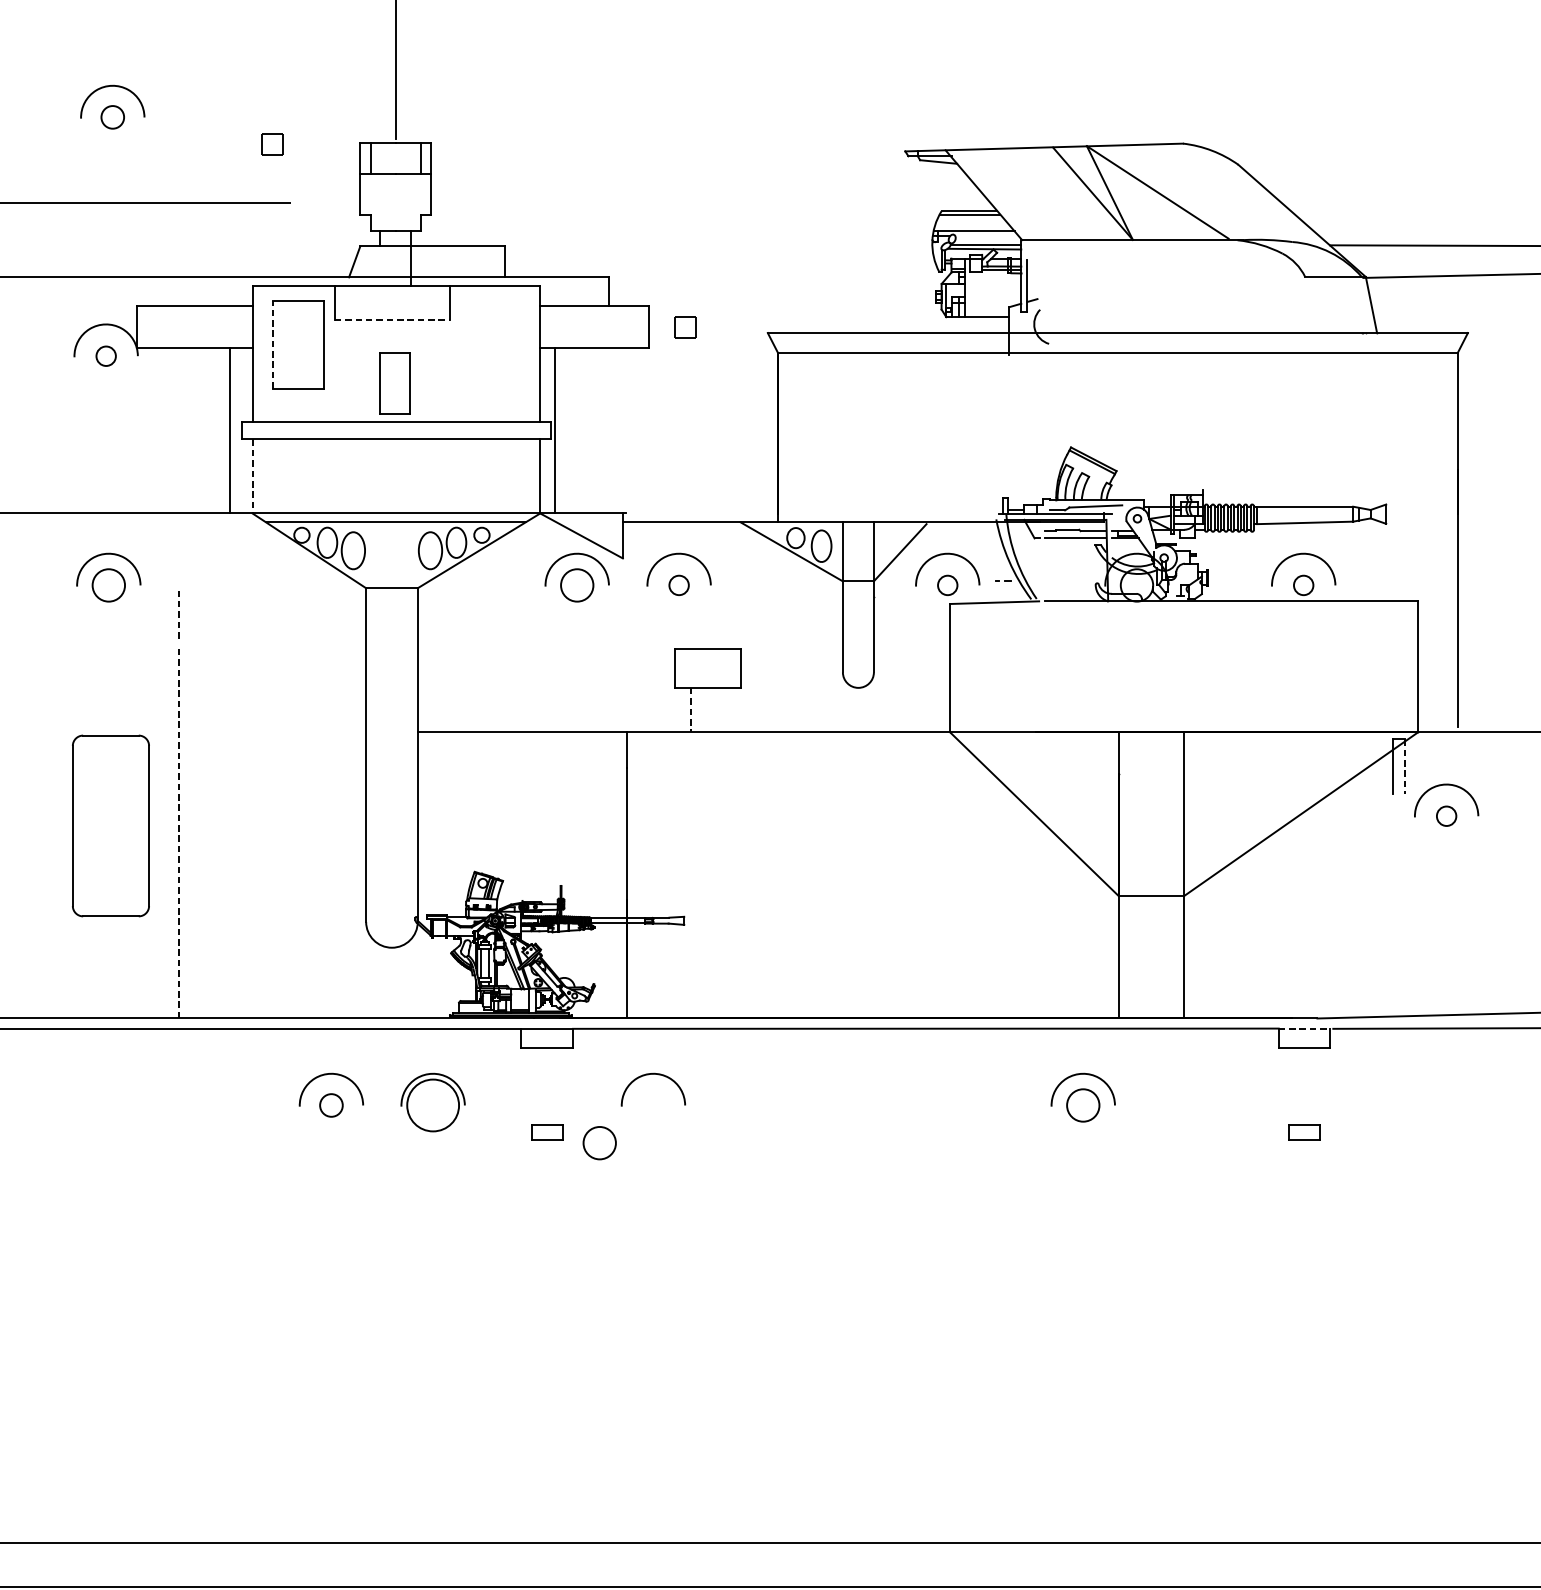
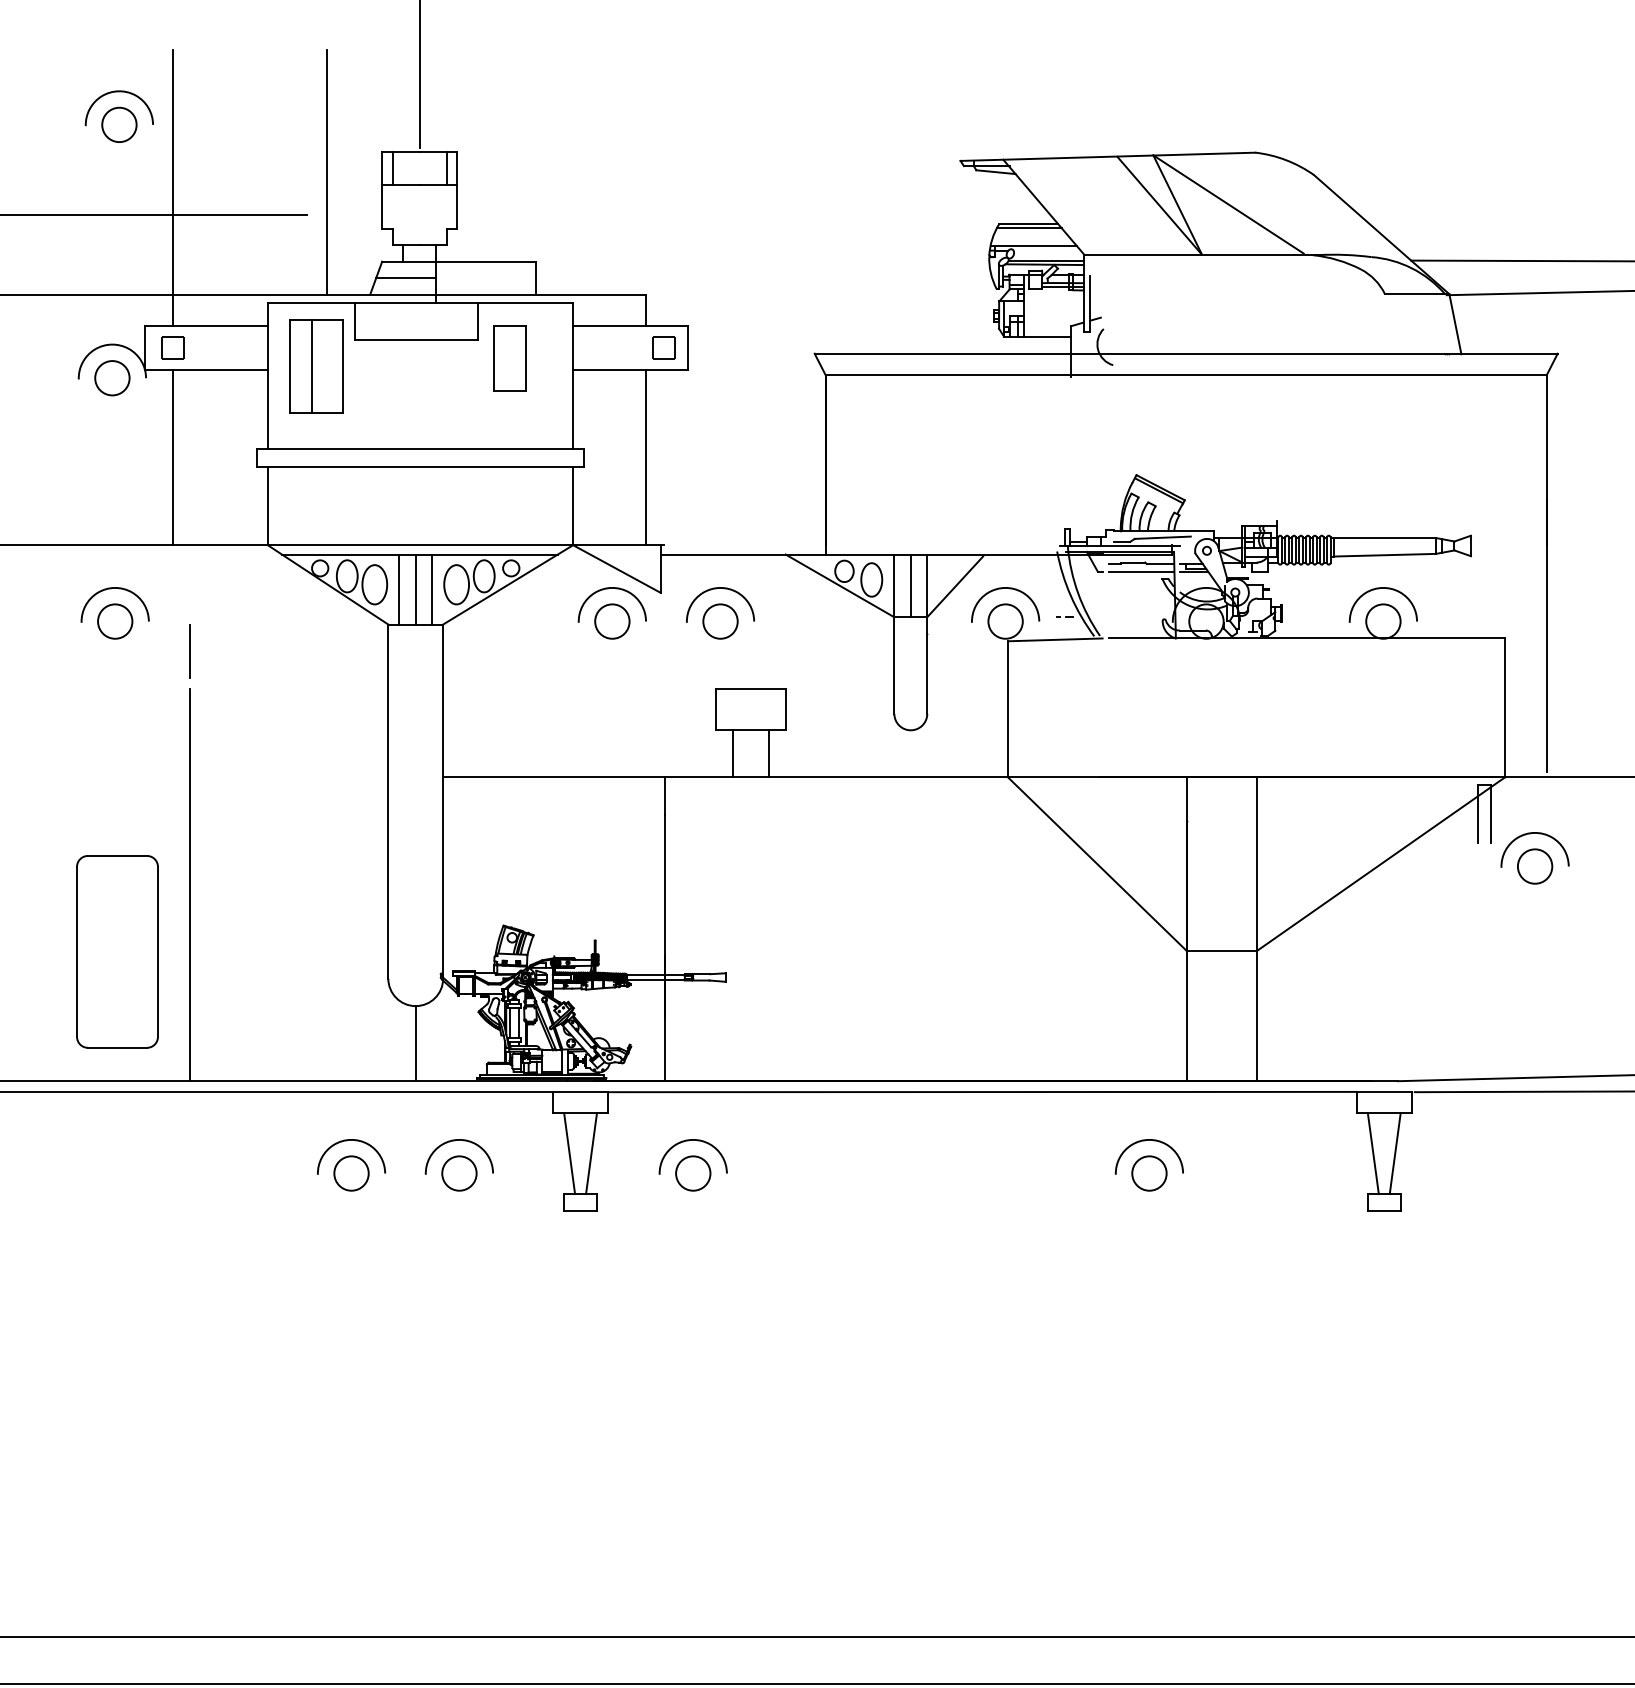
circle: (112, 117) -> (119, 124), size x1.43
part: (272, 144) -> (172, 347), moved
line: (307, 161) -> (326, 171), added
line: (162, 176) -> (172, 187), added
line: (383, 262) -> (406, 278), added
line: (392, 319) -> (416, 339), dashed -> solid
part: (684, 327) -> (663, 347), moved
line: (294, 344) -> (312, 365), added
line: (273, 345) -> (289, 366), dashed -> solid
circle: (106, 356) -> (112, 378), size x1.67
part: (394, 383) -> (509, 358), moved
line: (229, 430) -> (172, 457), moved
line: (554, 430) -> (646, 457), moved
line: (252, 477) -> (267, 506), dashed -> solid
line: (858, 551) -> (910, 585), added
line: (376, 555) -> (399, 589), added
line: (391, 555) -> (415, 589), added
line: (407, 555) -> (432, 589), added
circle: (679, 585) -> (720, 621), size x1.67
circle: (947, 585) -> (1005, 621), size x1.67
circle: (1303, 585) -> (1383, 621), size x1.67
line: (178, 613) -> (189, 651), dashed -> solid
line: (690, 709) -> (732, 753), dashed -> solid
line: (725, 709) -> (769, 753), added
line: (1404, 766) -> (1490, 813), dashed -> solid
circle: (1446, 816) -> (1534, 866), size x1.67
part: (110, 825) -> (117, 951), moved
line: (178, 833) -> (189, 884), dashed -> solid
line: (391, 982) -> (415, 1043), added
line: (1304, 1028) -> (1384, 1091), dashed -> solid
line: (536, 1086) -> (569, 1153), added
line: (557, 1086) -> (591, 1153), added
line: (1293, 1086) -> (1372, 1153), added
line: (1314, 1086) -> (1394, 1153), added
circle: (331, 1105) -> (351, 1173), size x1.43
circle: (433, 1105) -> (459, 1173), size x0.62
circle: (599, 1143) -> (693, 1173), moved

